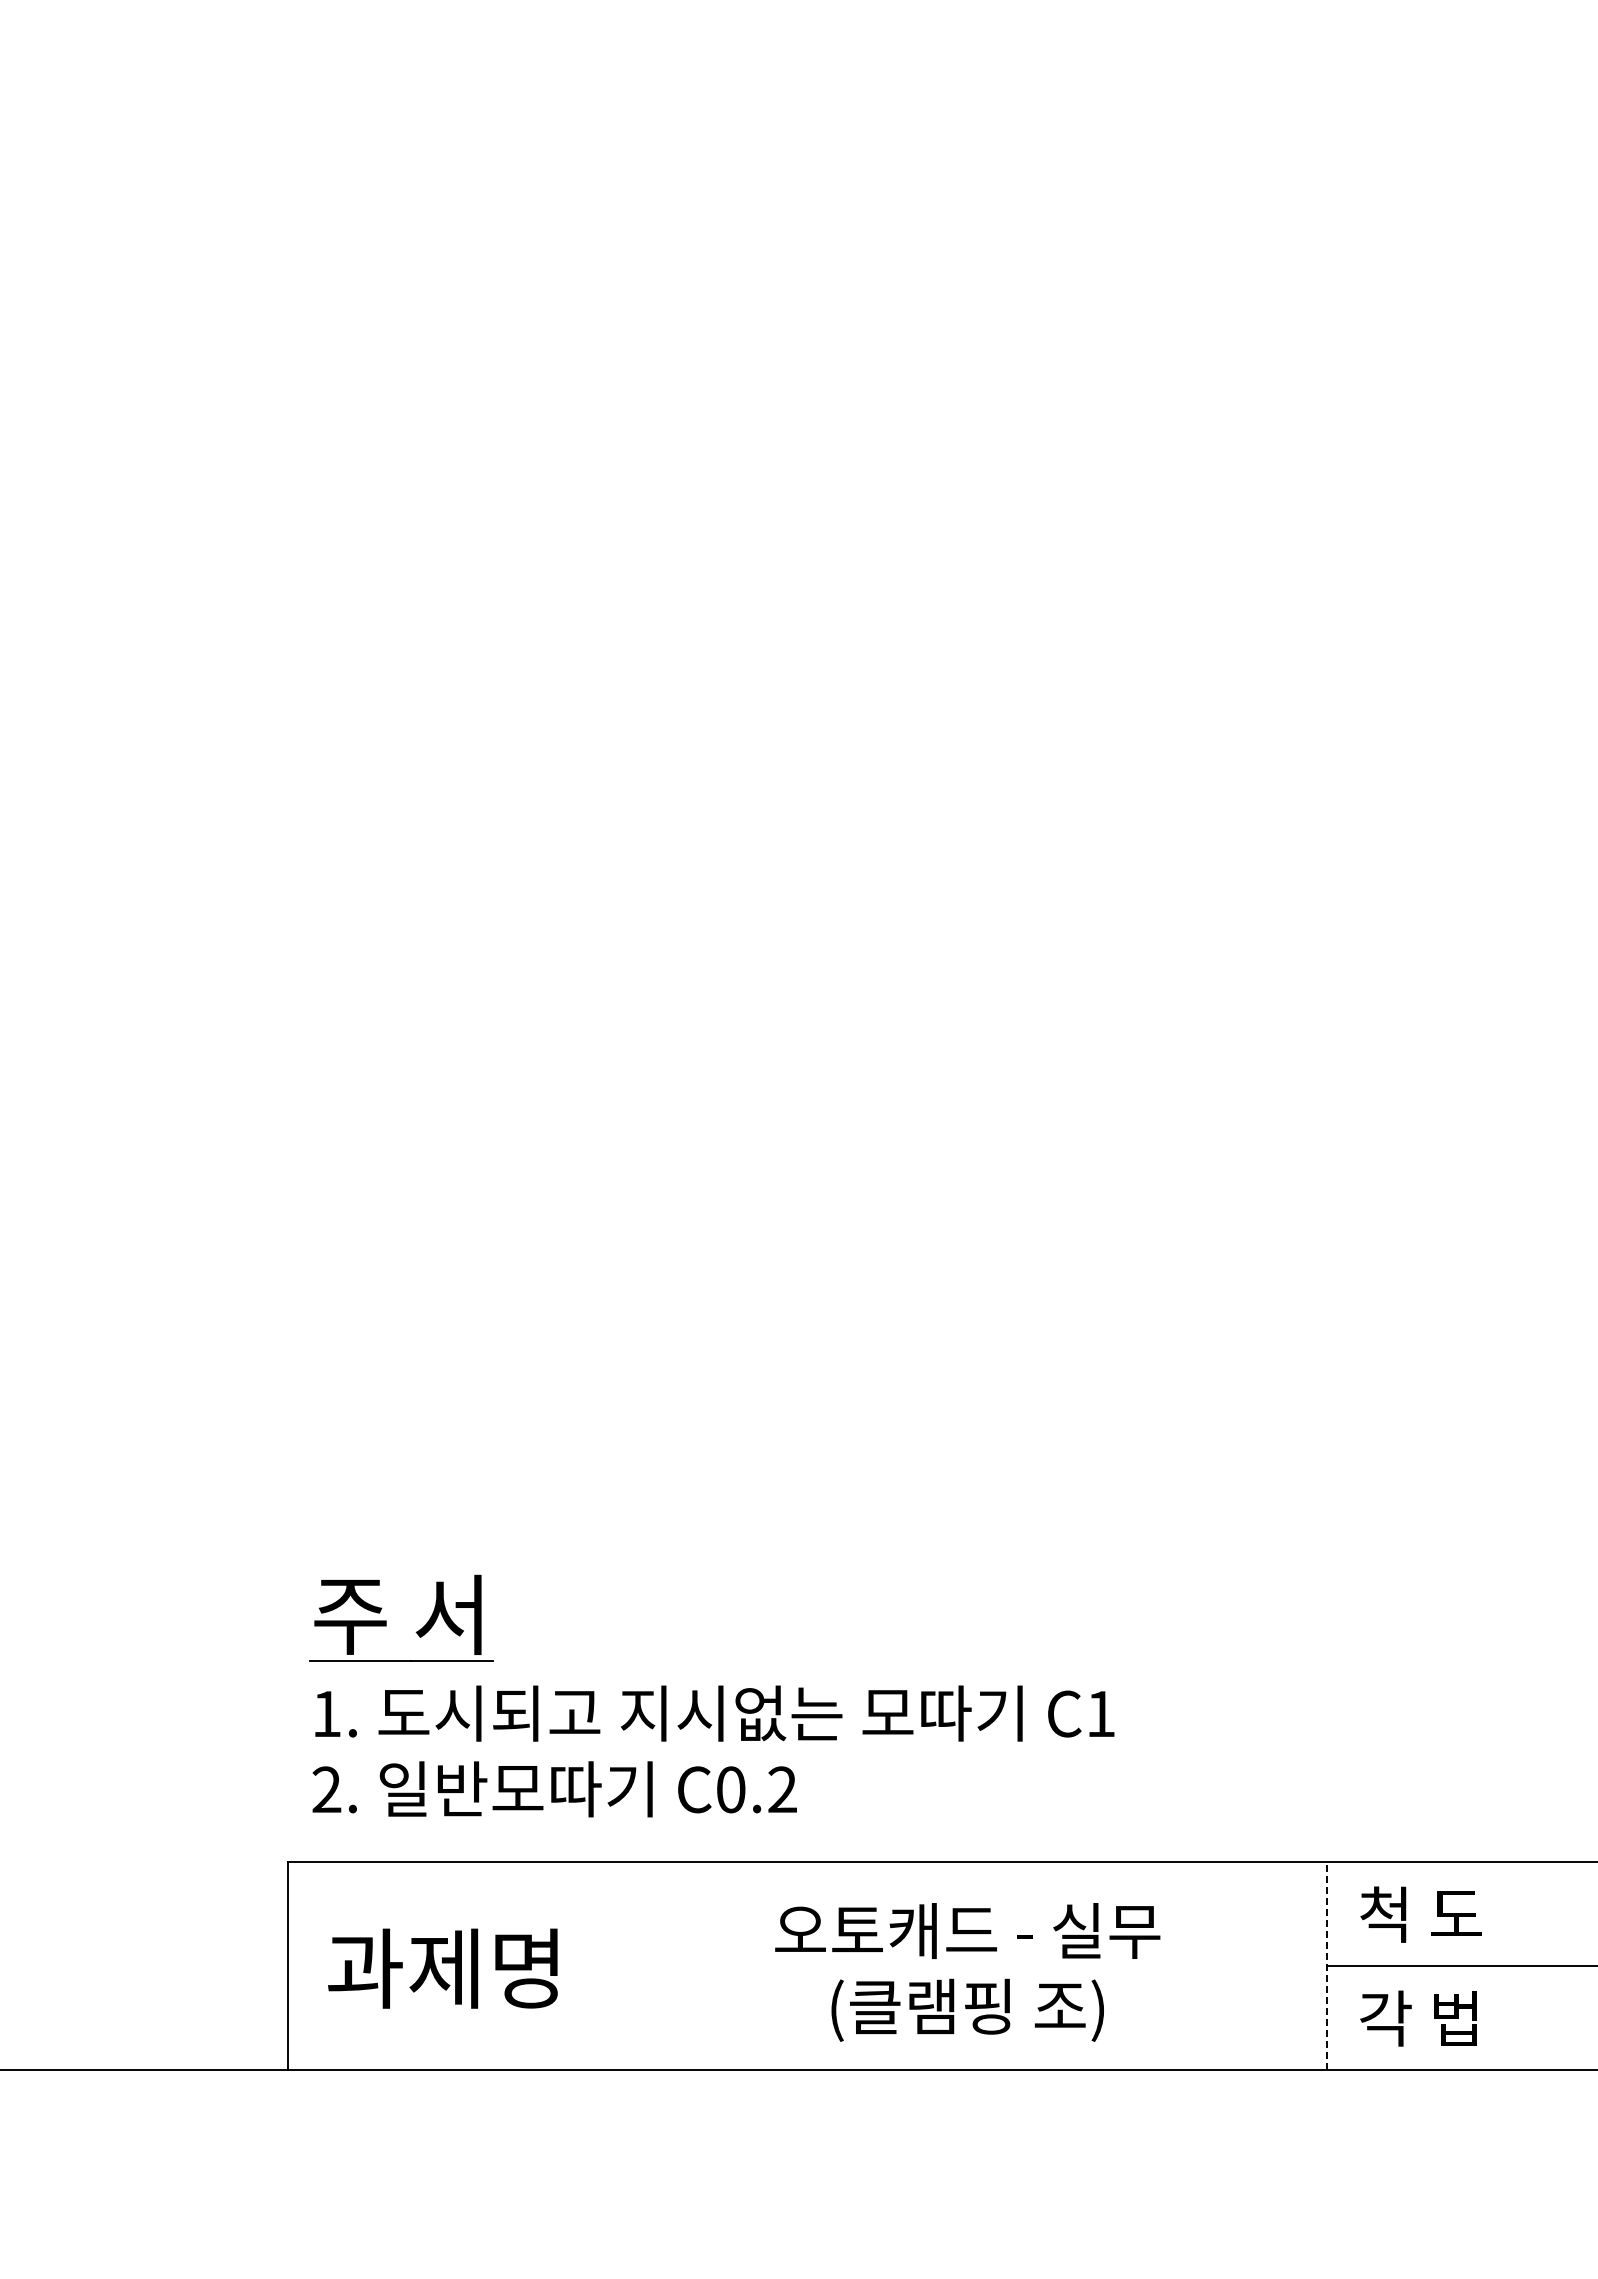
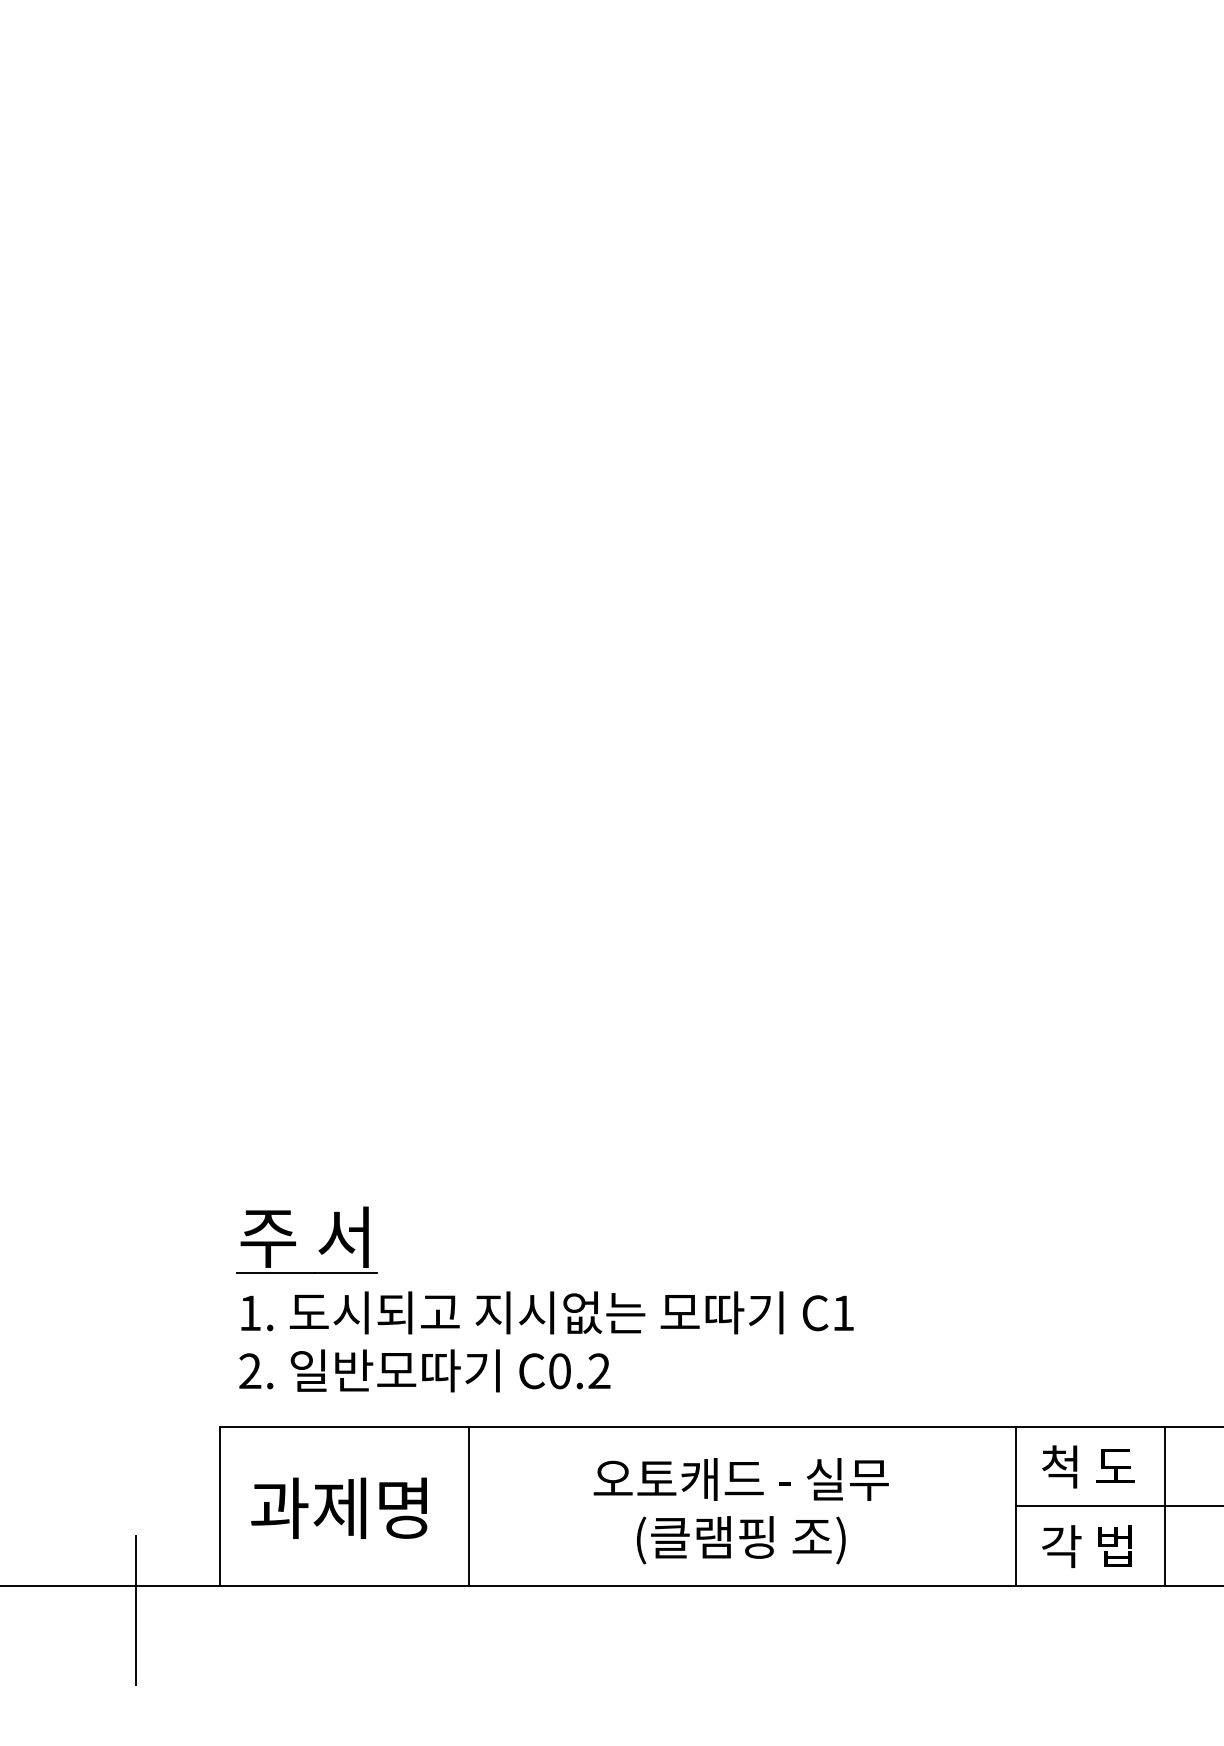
line: (612, 1965) -> (469, 1505), added
line: (1521, 1965) -> (1165, 1505), added
line: (1326, 1966) -> (1016, 1506), dashed -> solid
line: (177, 2102) -> (135, 1610), added

